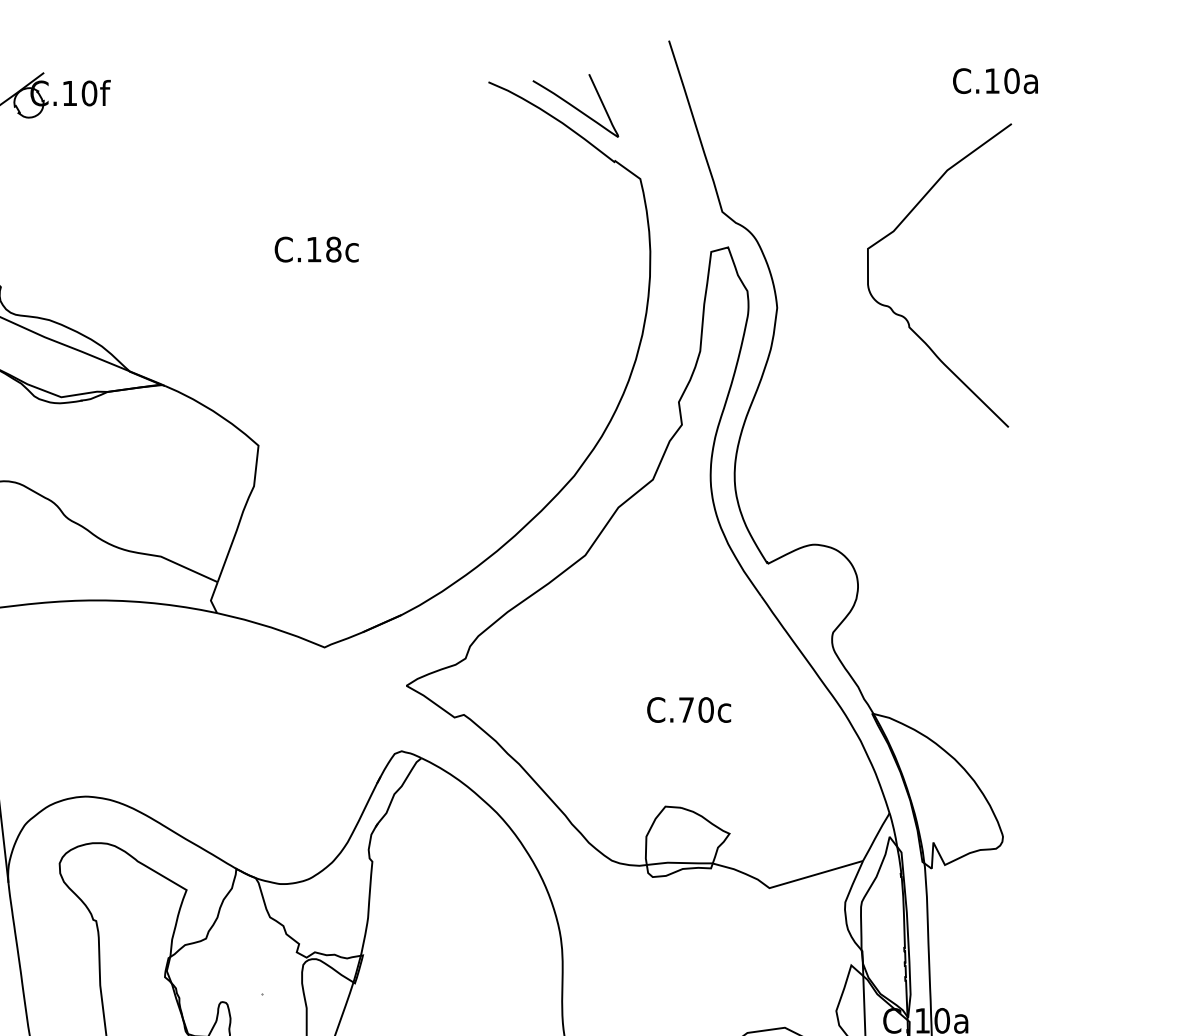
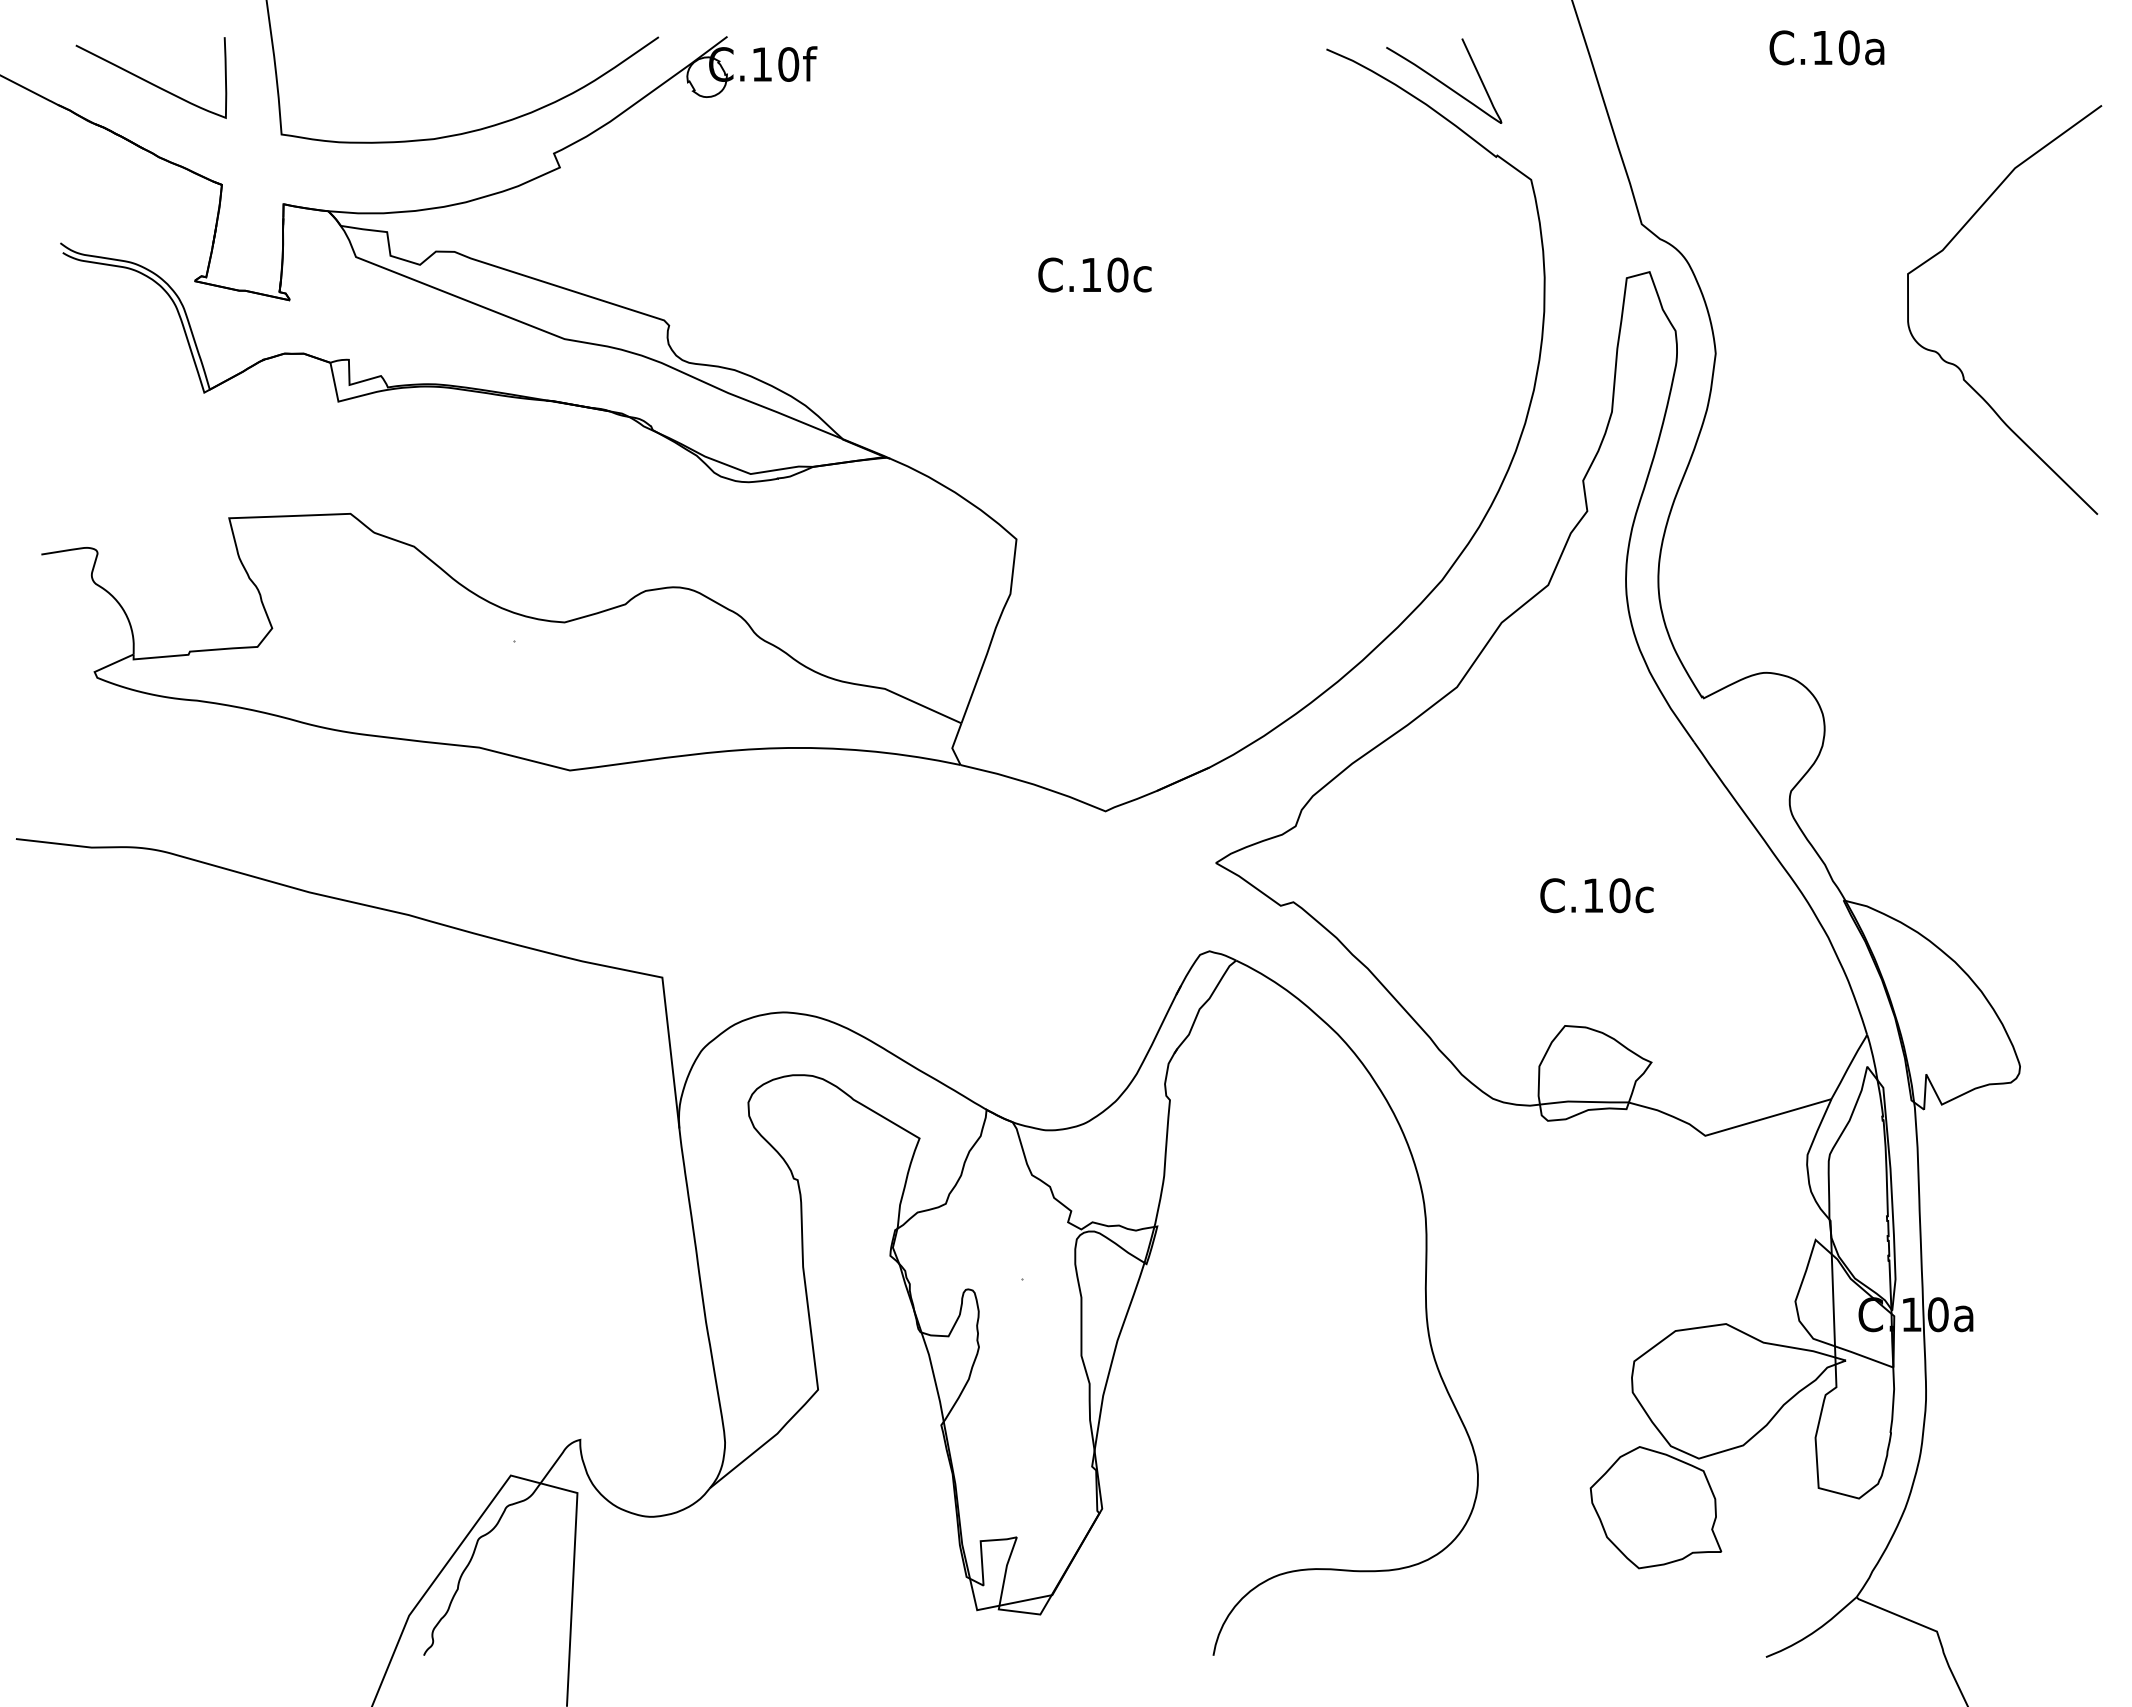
text: (995, 80) -> (1826, 47), moved
text: (333, 249) -> (1117, 274), C.18c -> C.10c
curve: (904, 316) -> (1957, 365), moved
text: (686, 709) -> (1593, 895), C.70c -> C.10c

